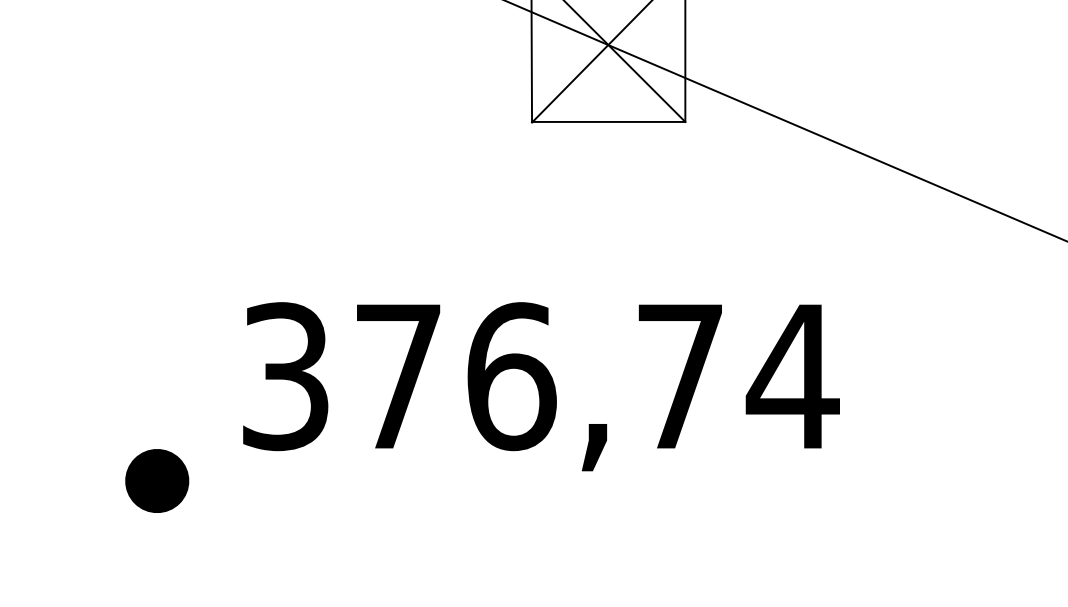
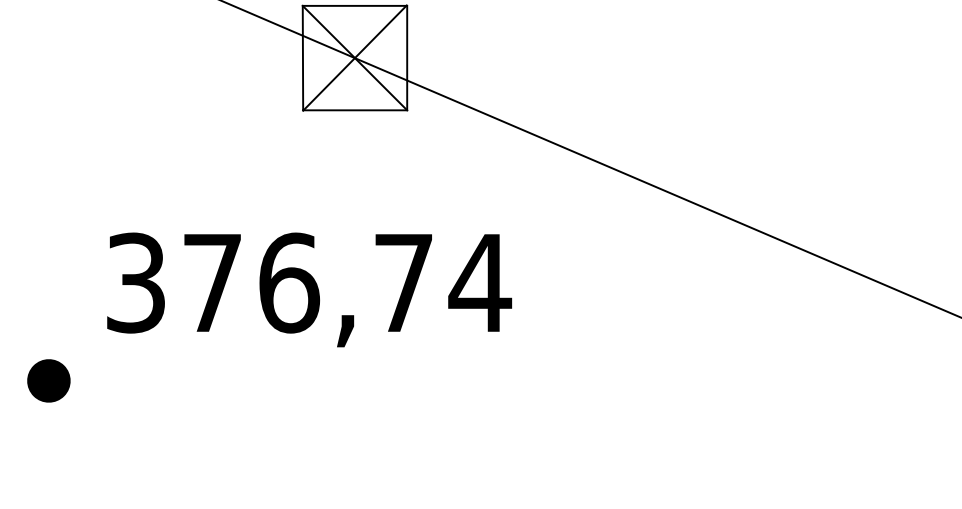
part: (156, 480) -> (48, 380), moved

